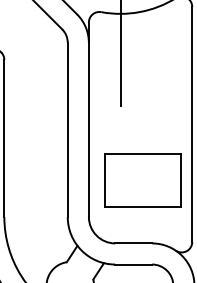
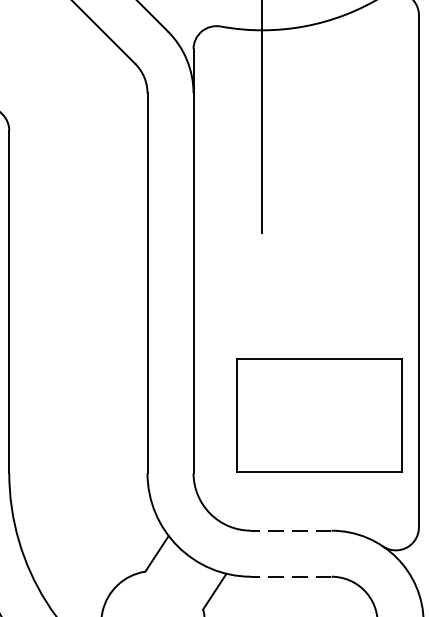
part: (142, 180) -> (319, 415), moved
line: (133, 243) -> (290, 530), solid -> dashed
line: (133, 264) -> (290, 576), solid -> dashed

